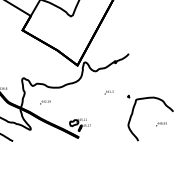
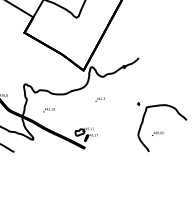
text: (108, 92) -> (99, 99), moved
text: (161, 124) -> (157, 134), moved

